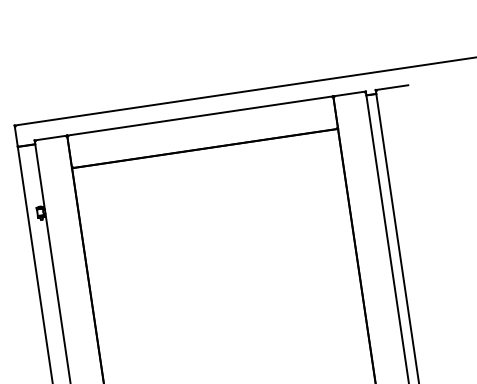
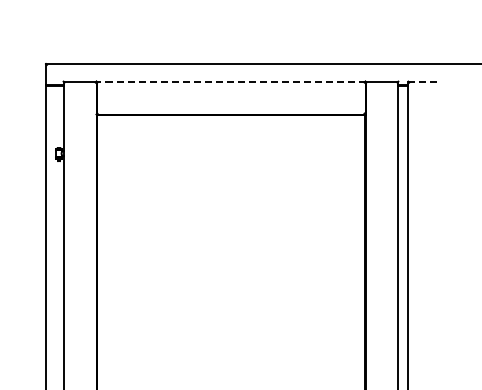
line: (392, 87) -> (425, 81), solid -> dashed
line: (199, 115) -> (230, 81), solid -> dashed

